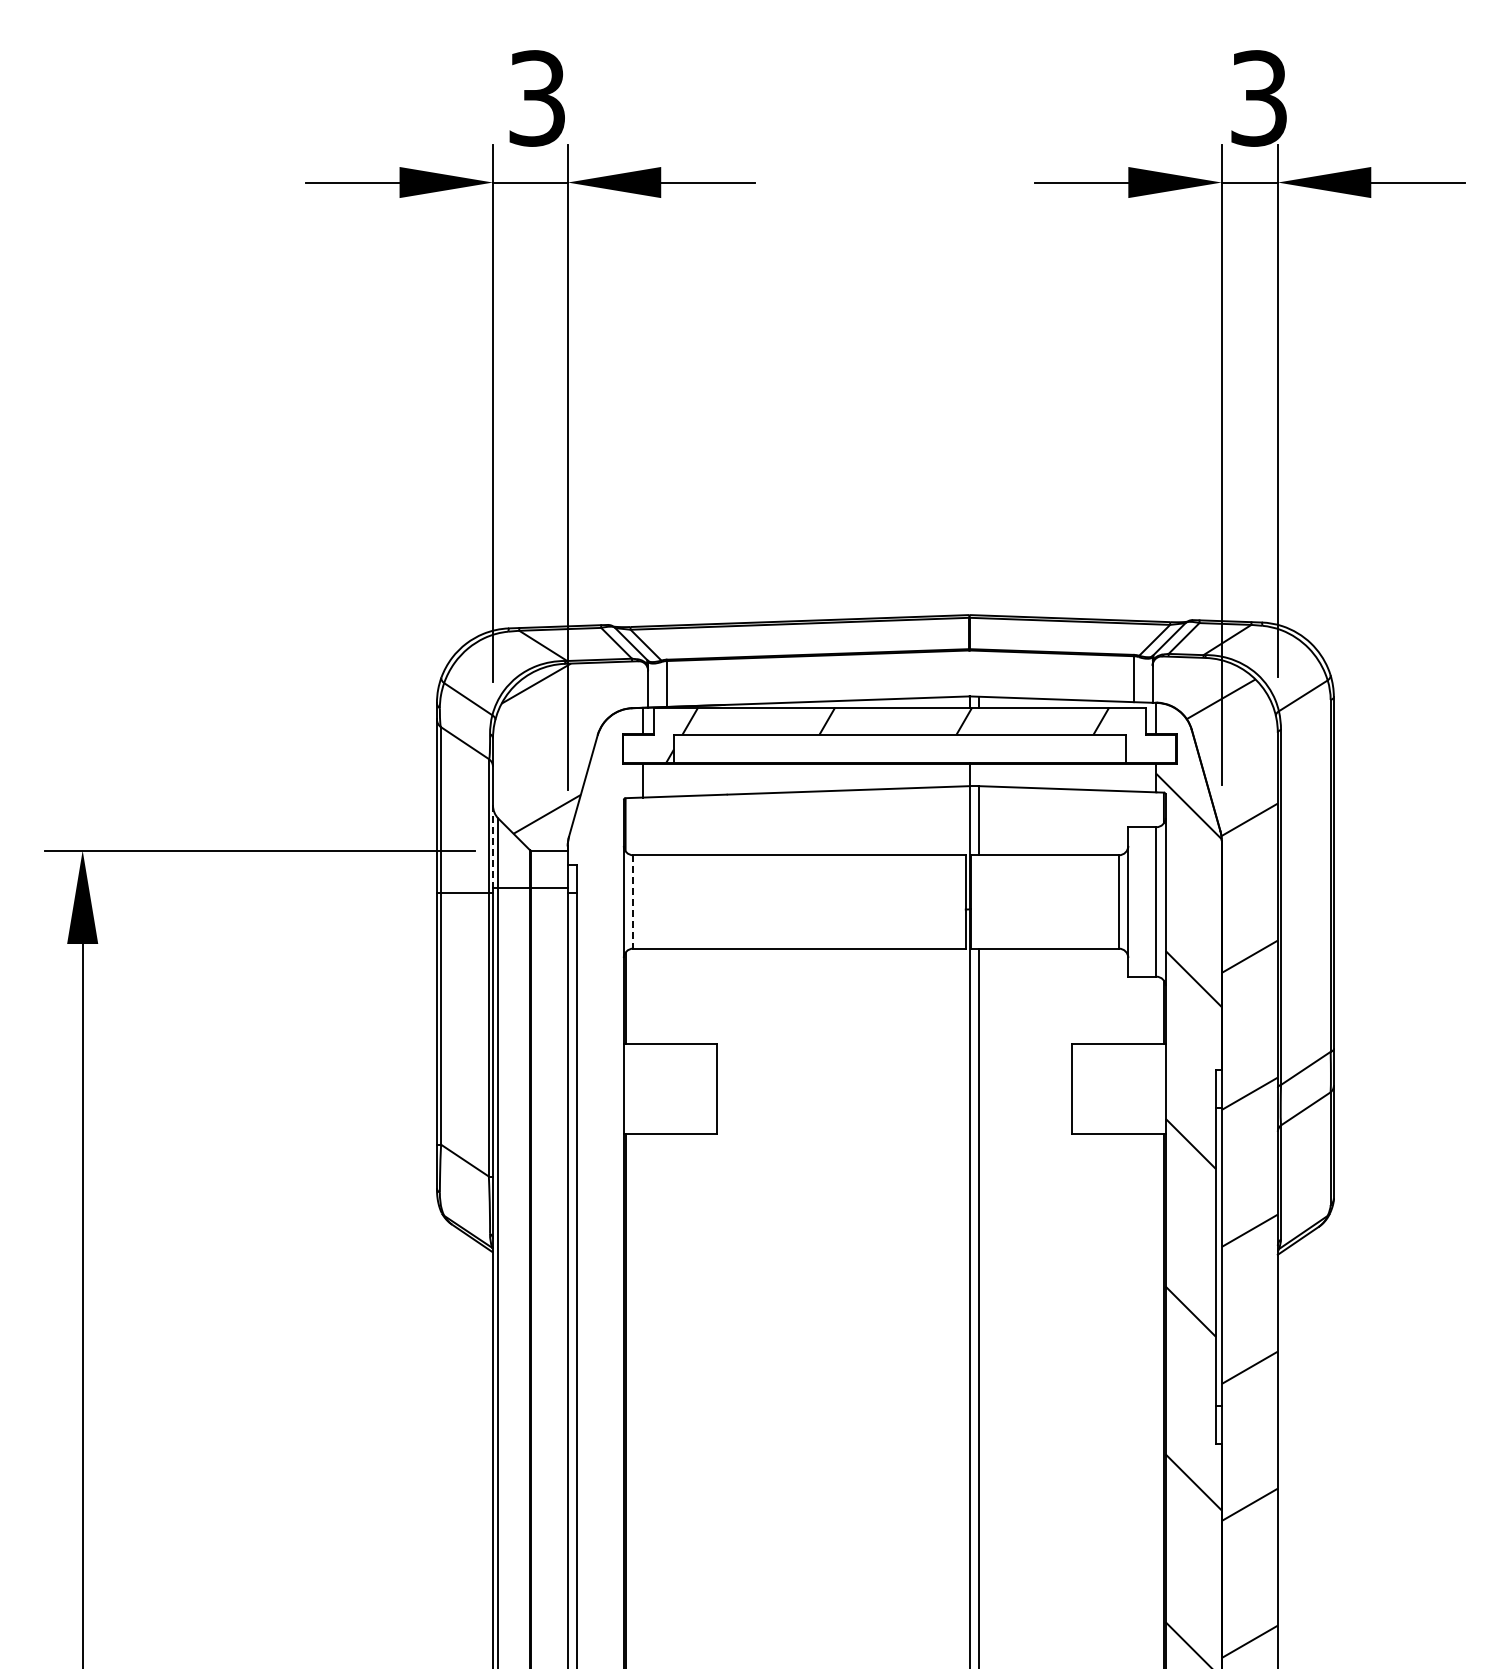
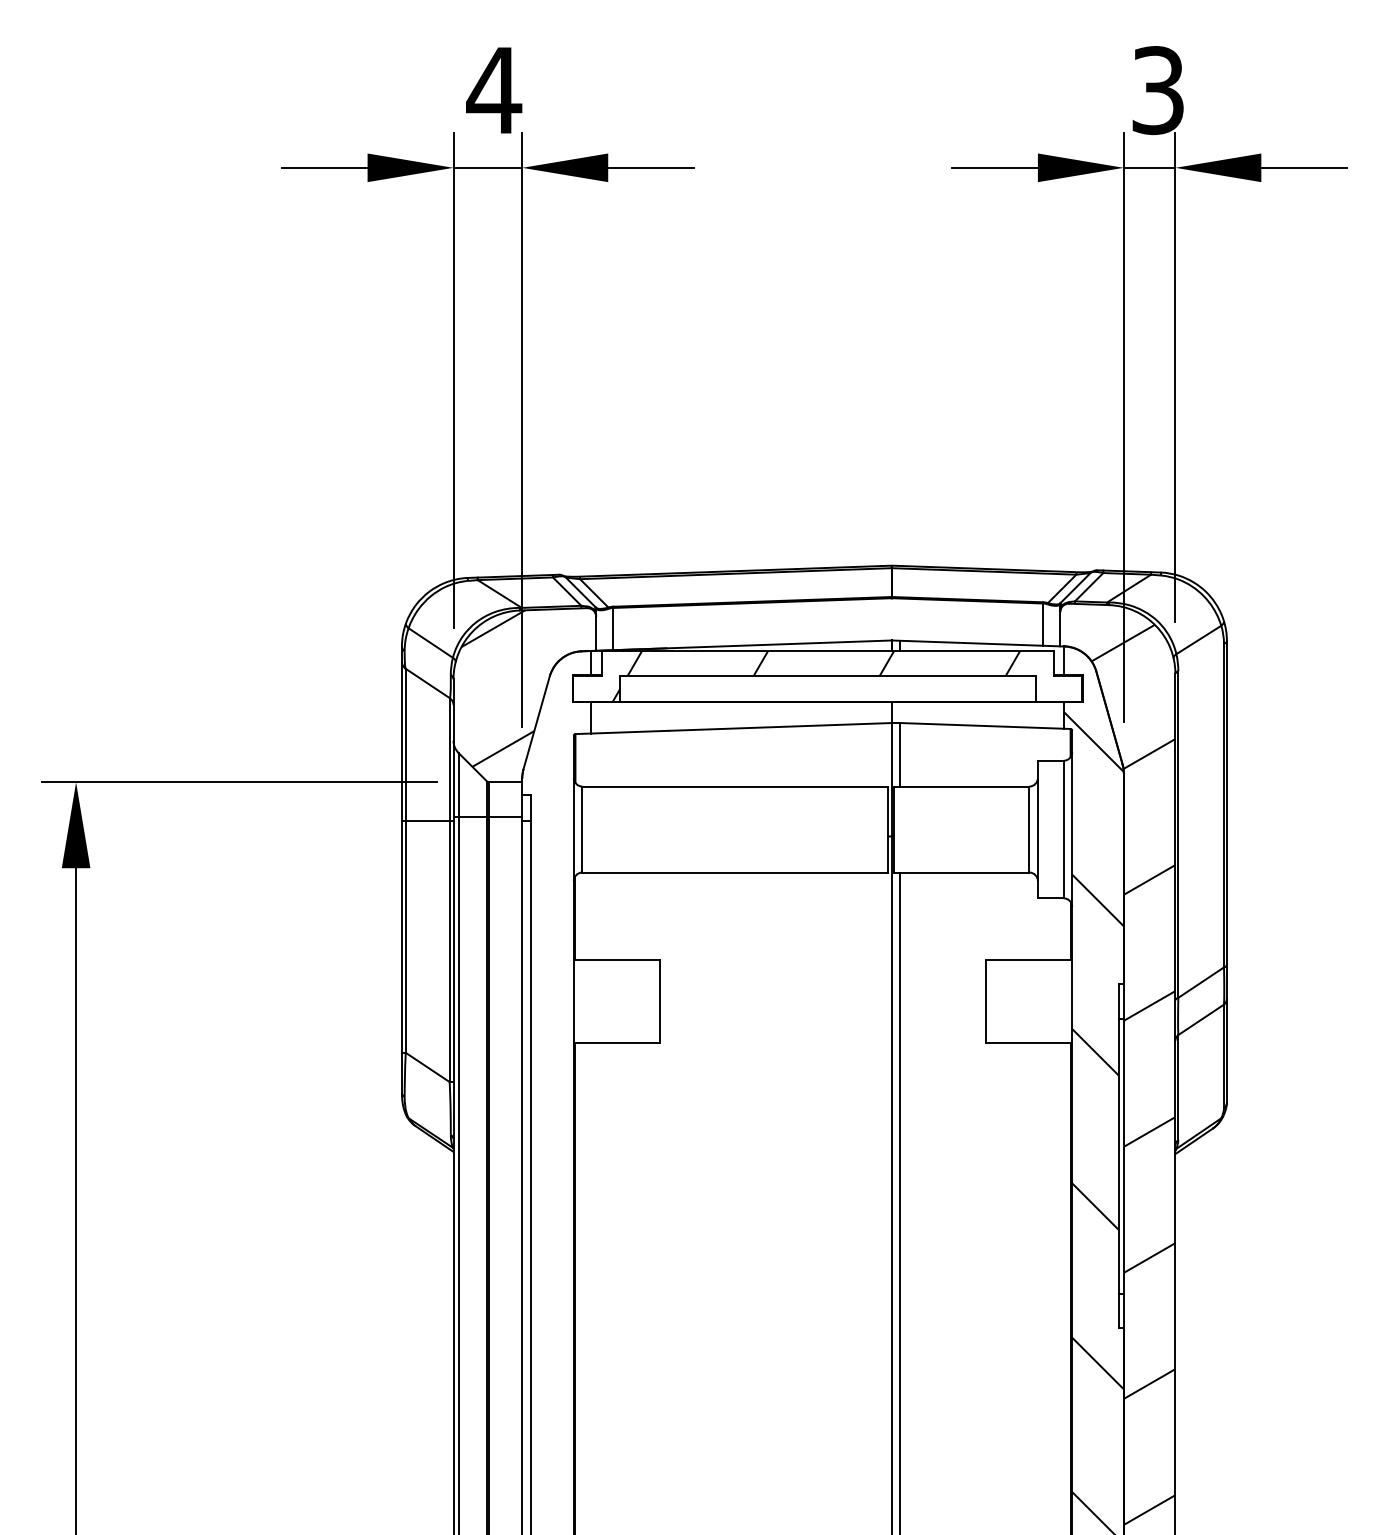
text: (536, 98) -> (493, 90), 3 -> 4
line: (493, 847) -> (453, 779), dashed -> solid
line: (633, 901) -> (582, 829), dashed -> solid

